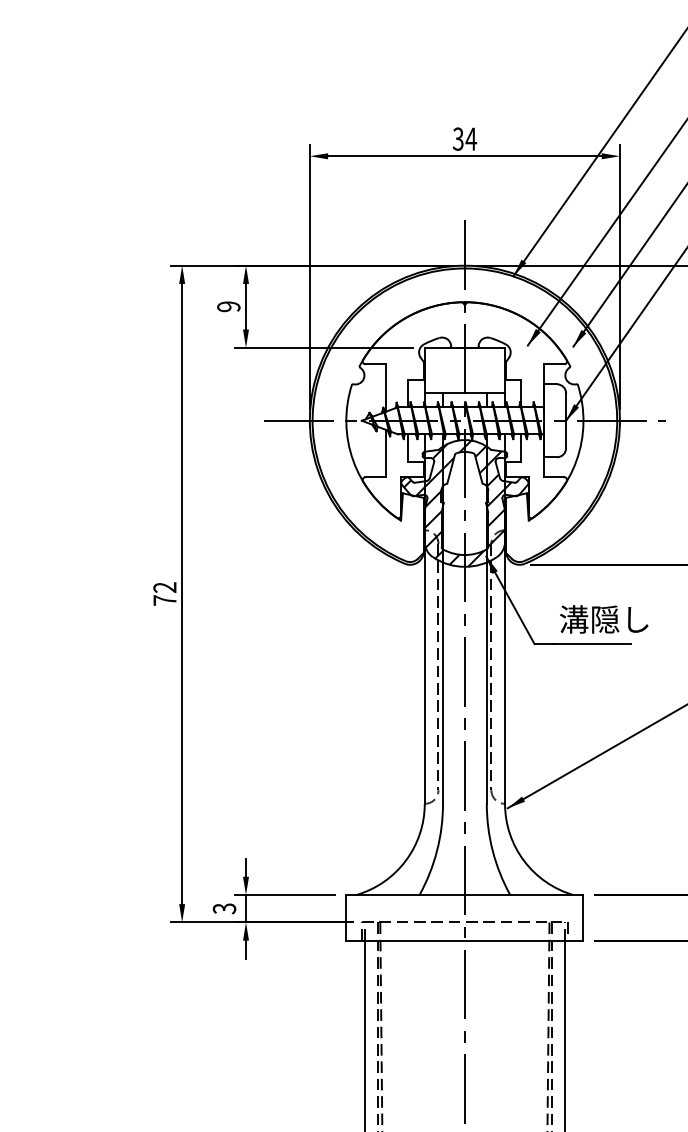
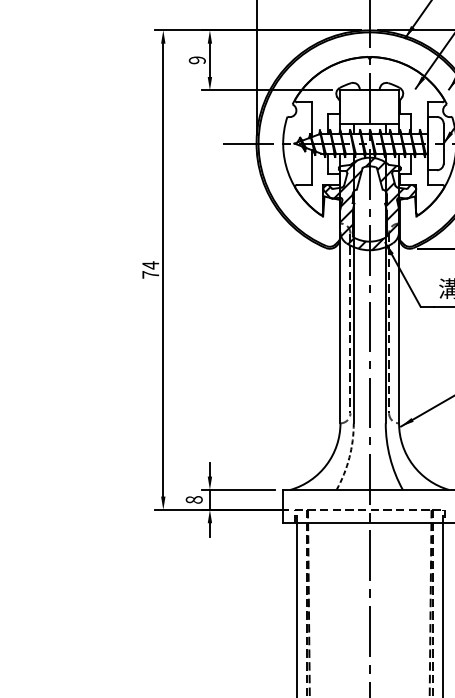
text: (164, 587) -> (150, 265), 72 -> 74
arc: (437, 850) -> (349, 457), solid -> dashed
text: (224, 908) -> (194, 499), 3 -> 8

